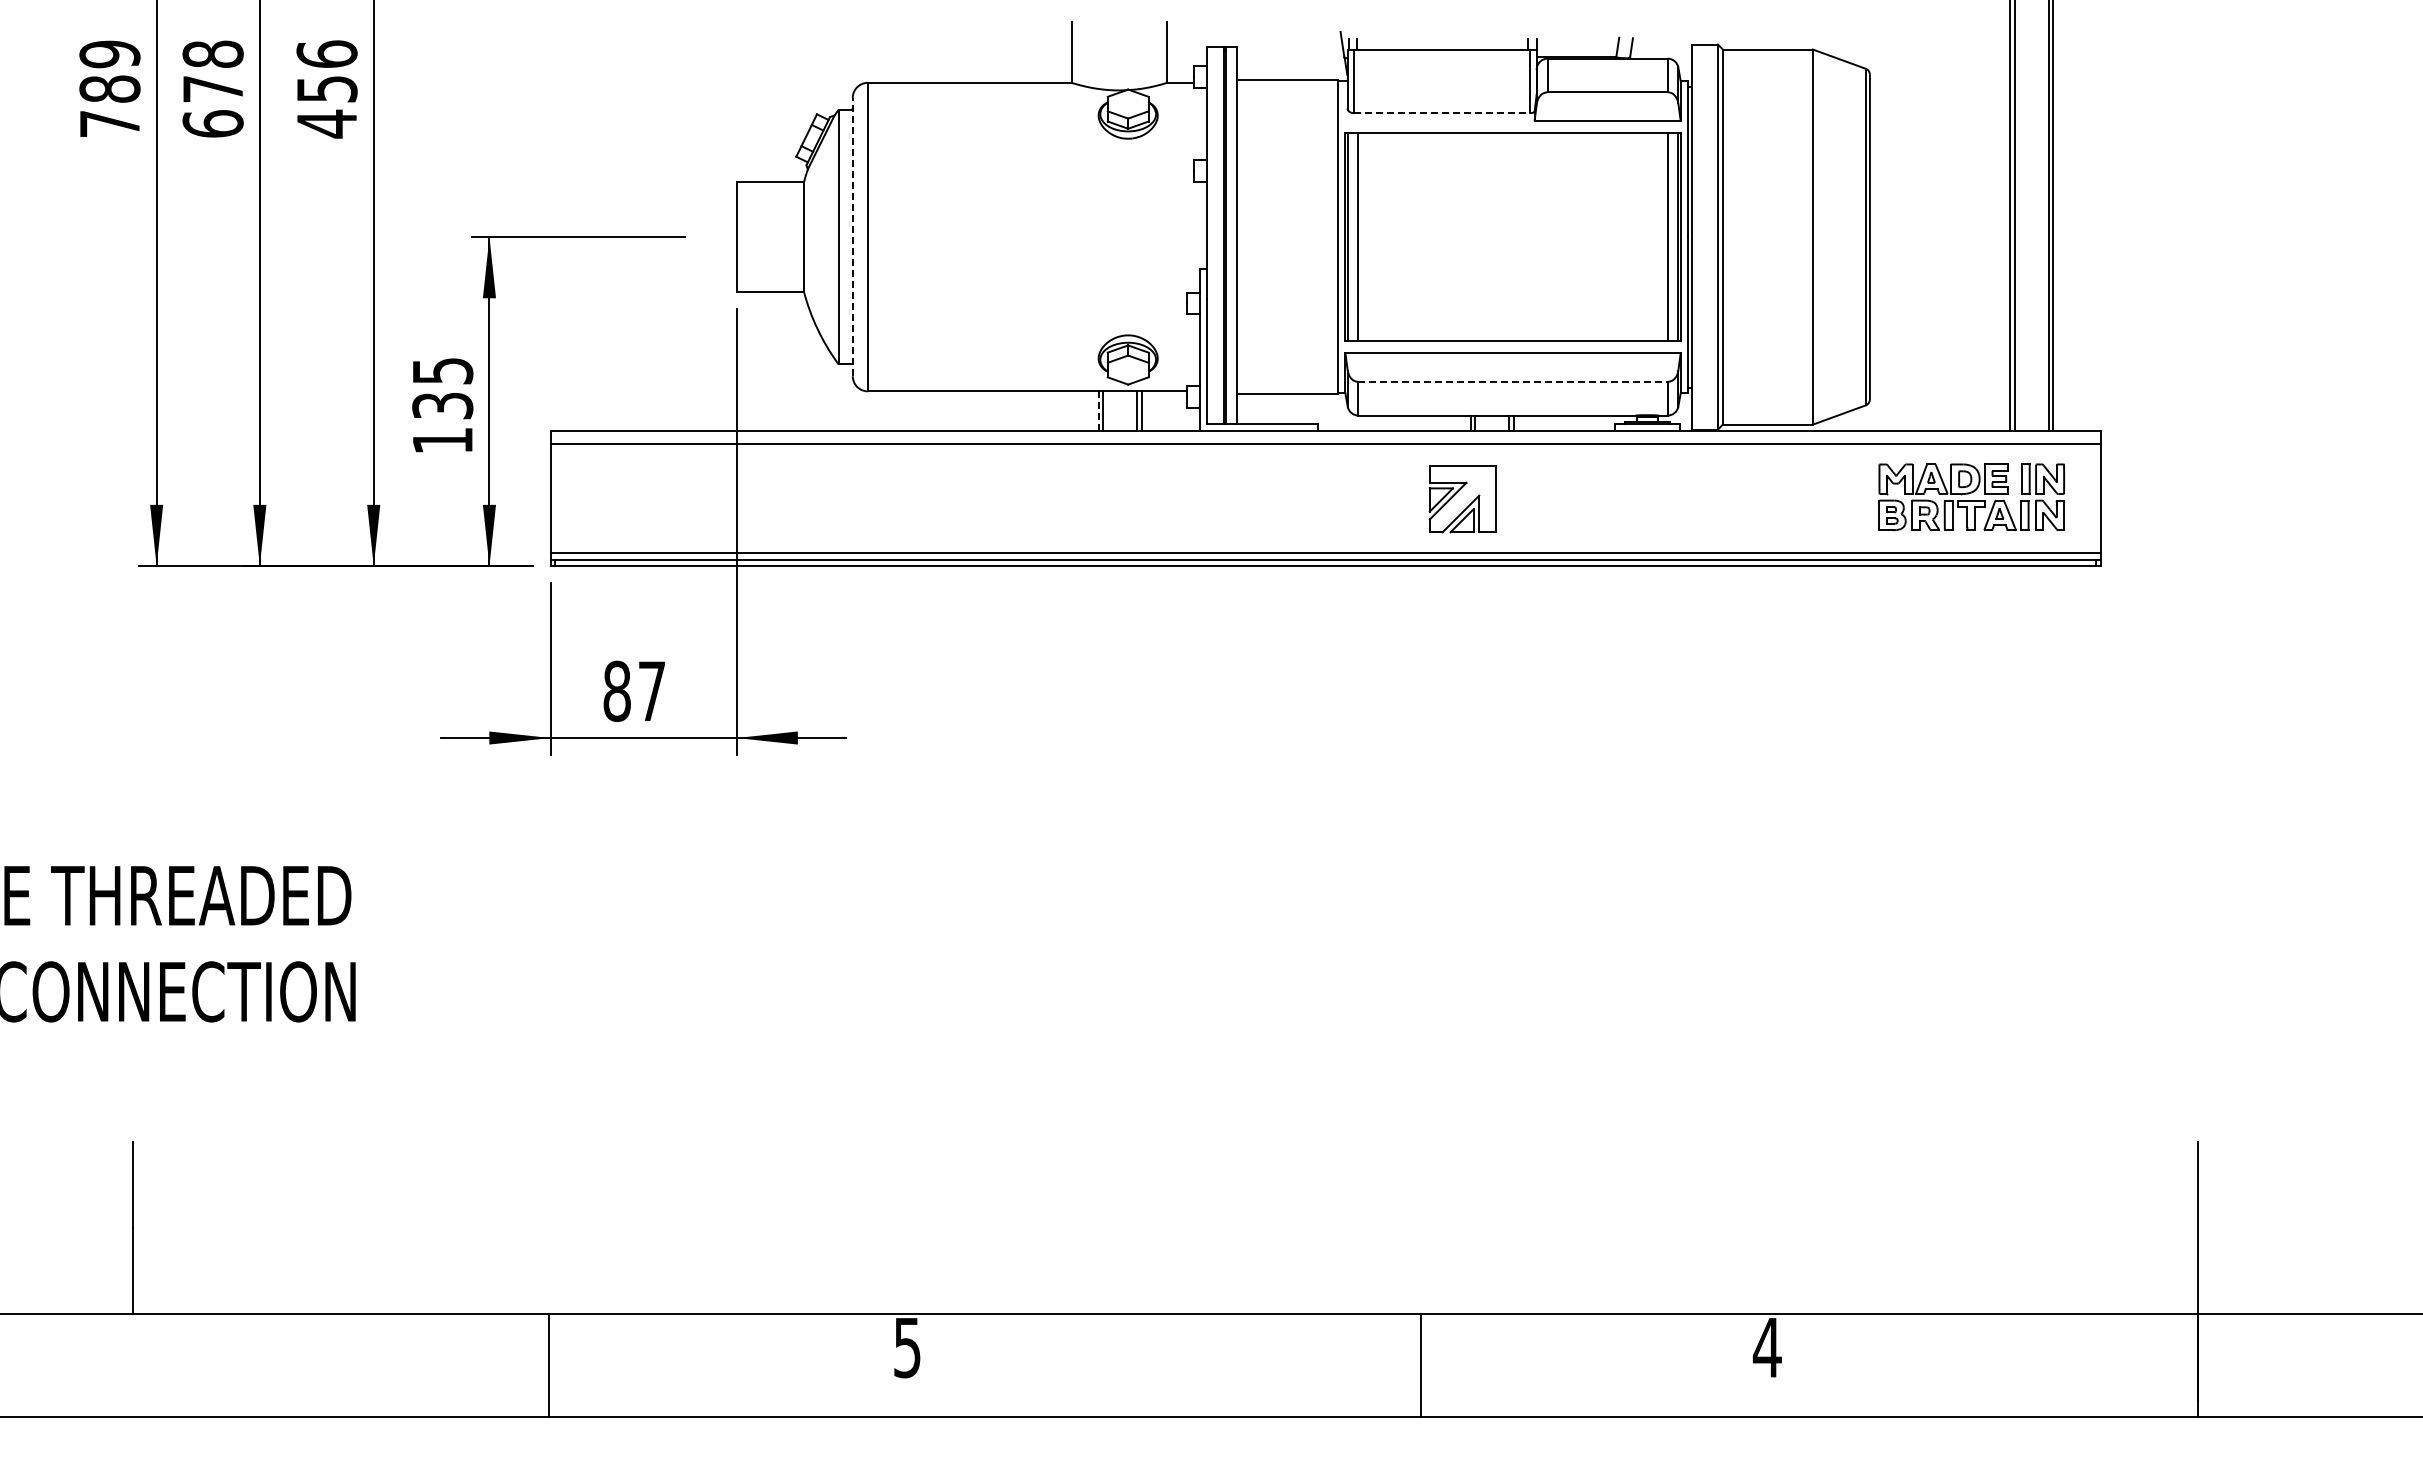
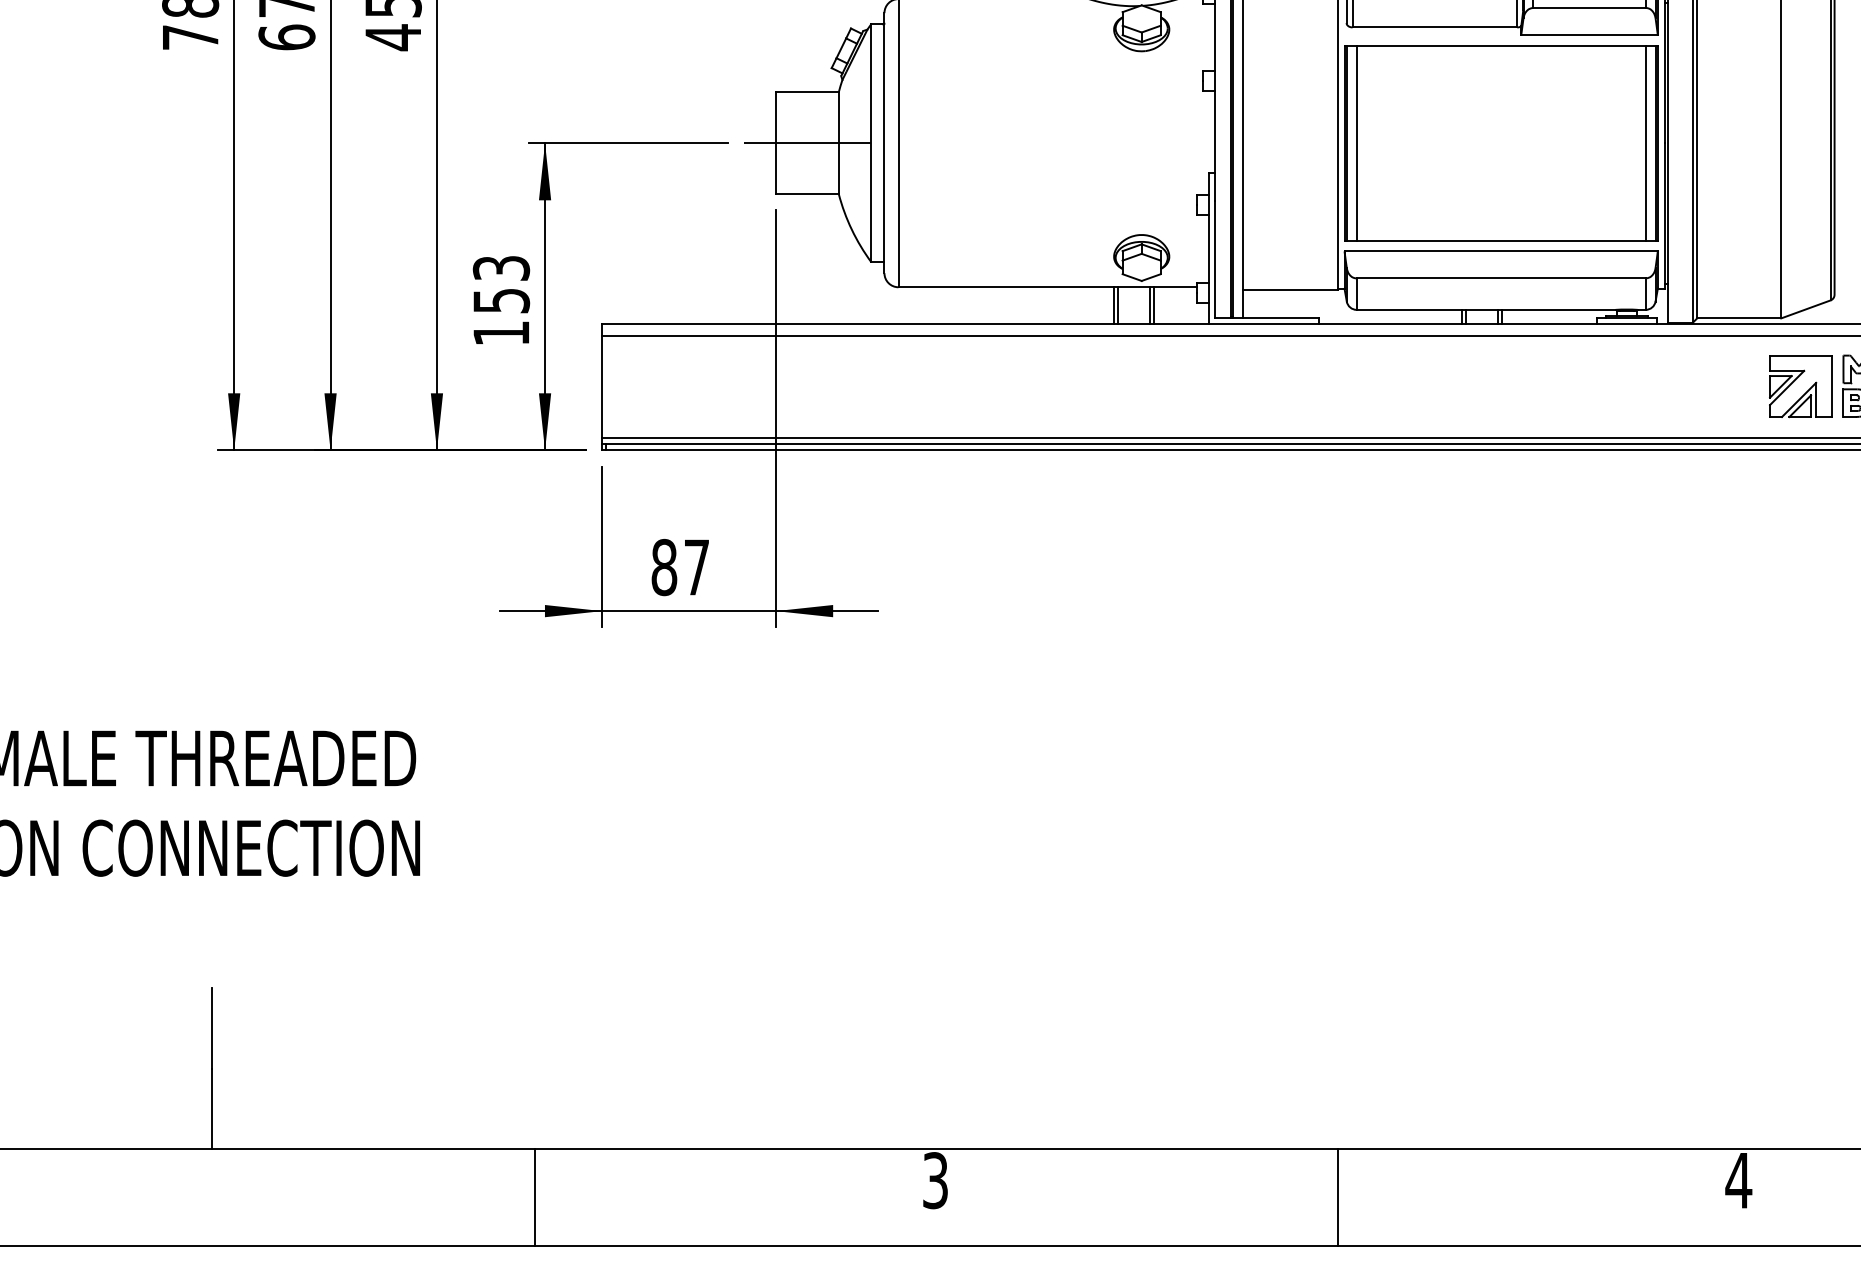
line: (1442, 113) -> (1435, 27), dashed -> solid
line: (852, 236) -> (884, 142), dashed -> solid
line: (770, 237) -> (807, 143), added
line: (1513, 381) -> (1501, 278), dashed -> solid
text: (442, 388) -> (501, 284), 135 -> 153
line: (1098, 410) -> (1113, 305), dashed -> solid
part: (1462, 499) -> (1800, 386), moved
text: (907, 1347) -> (935, 1180), 5 -> 3
line: (549, 1365) -> (534, 1197), moved
line: (1421, 1365) -> (1338, 1197), moved

